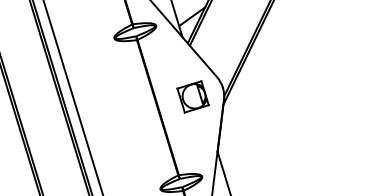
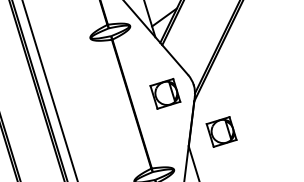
part: (251, 136) -> (221, 131), added

